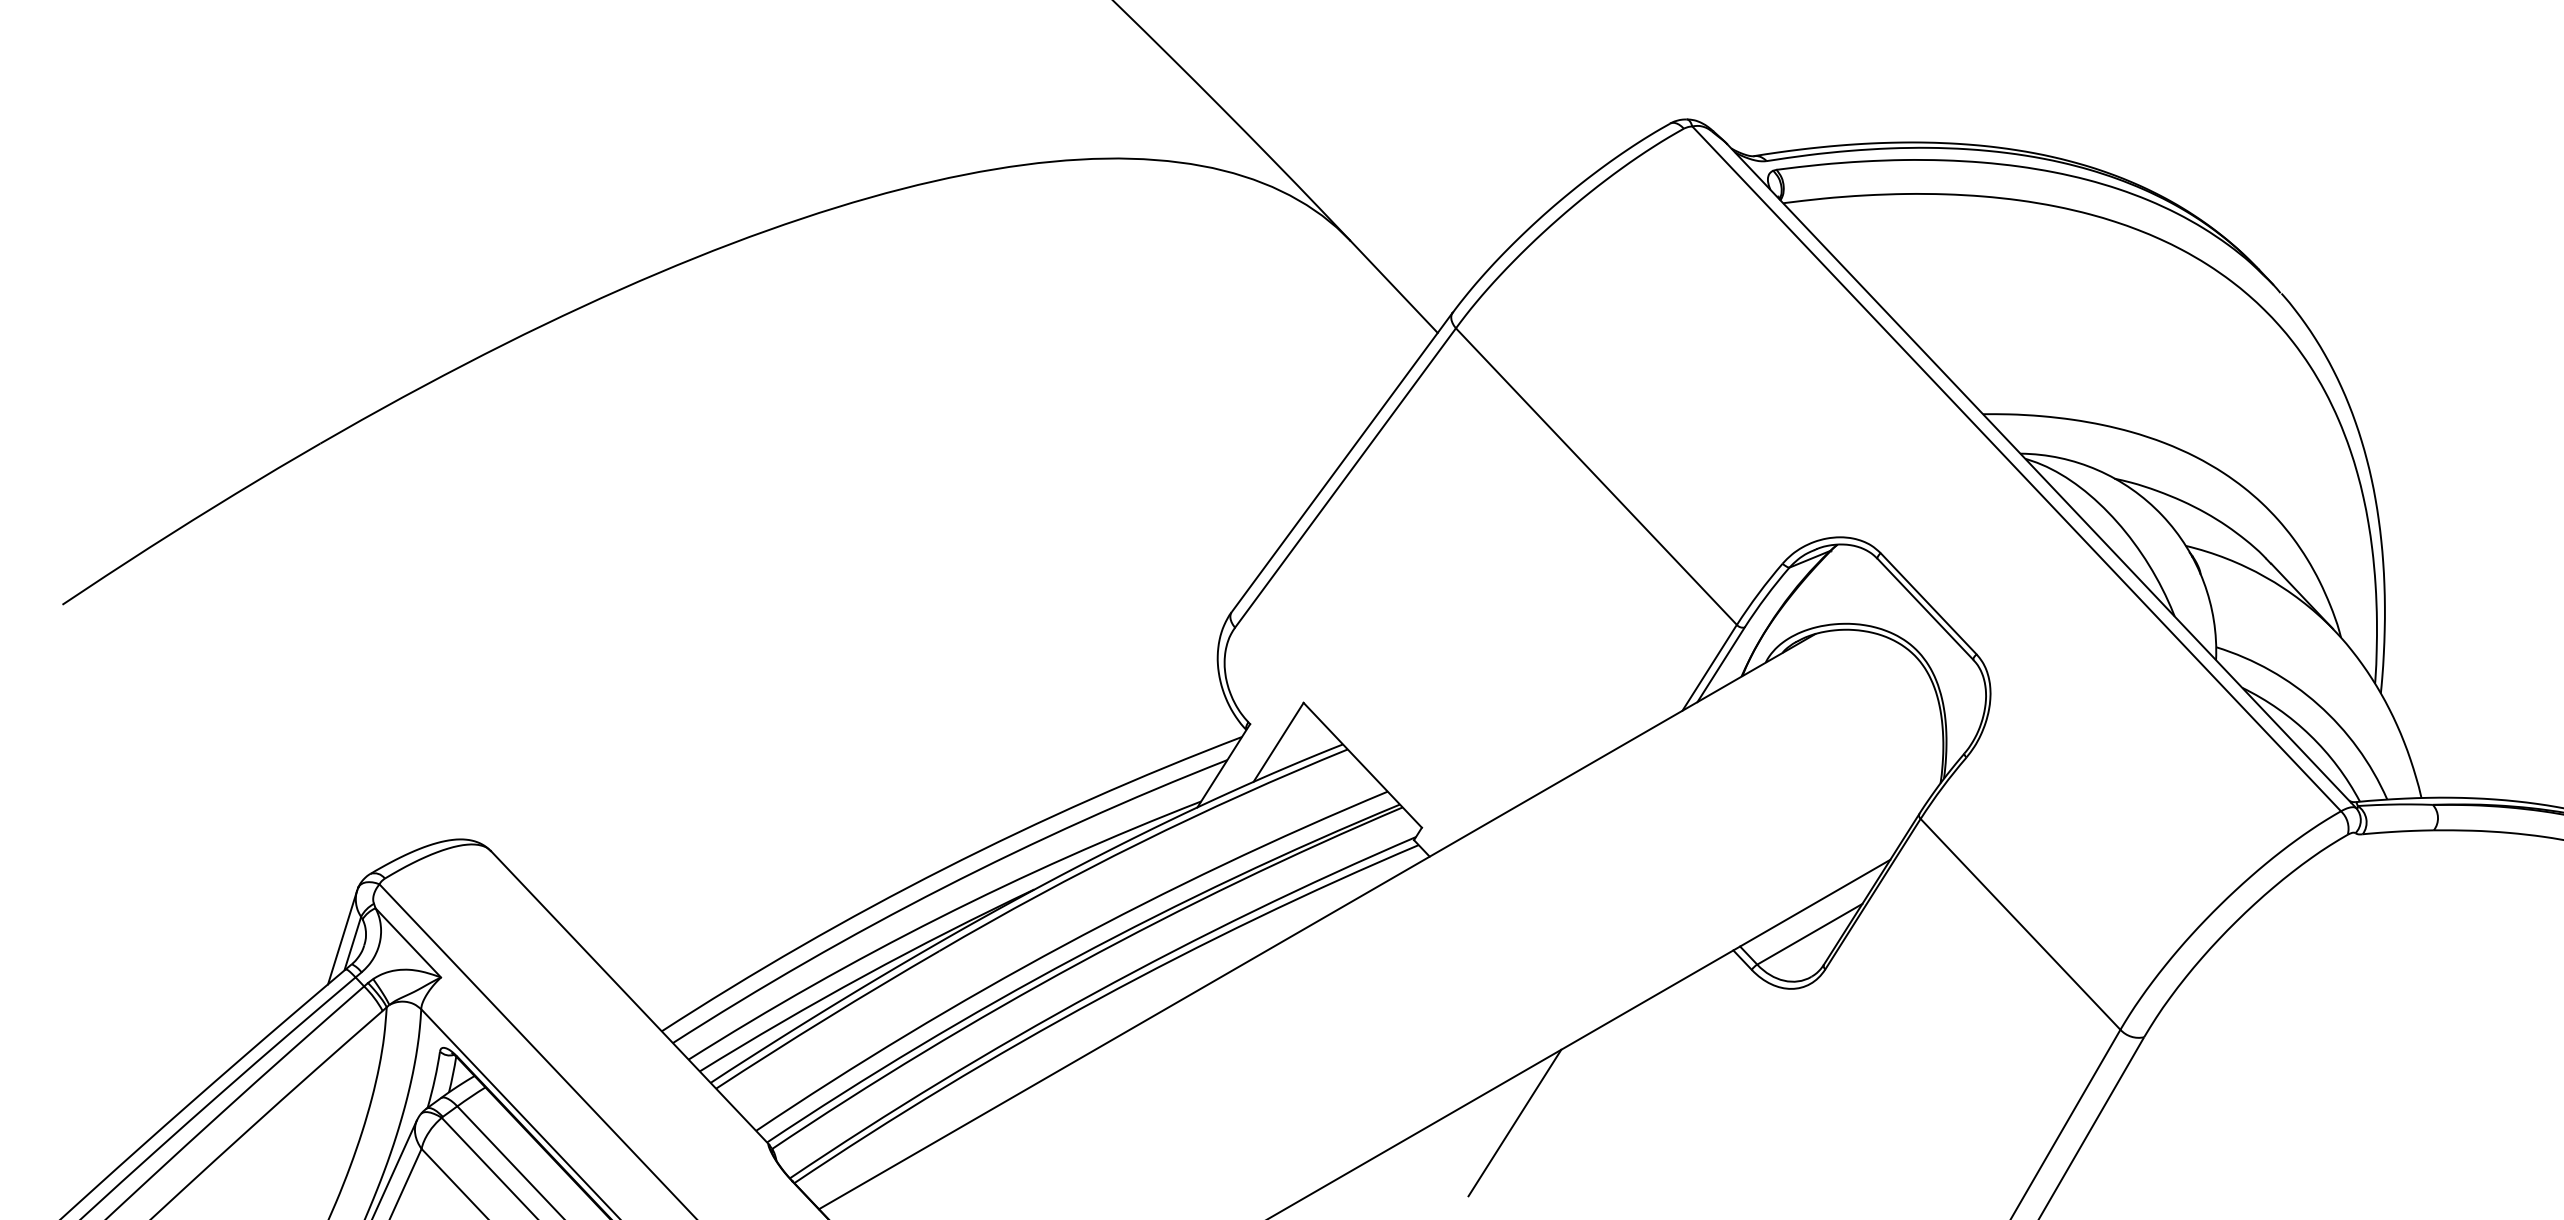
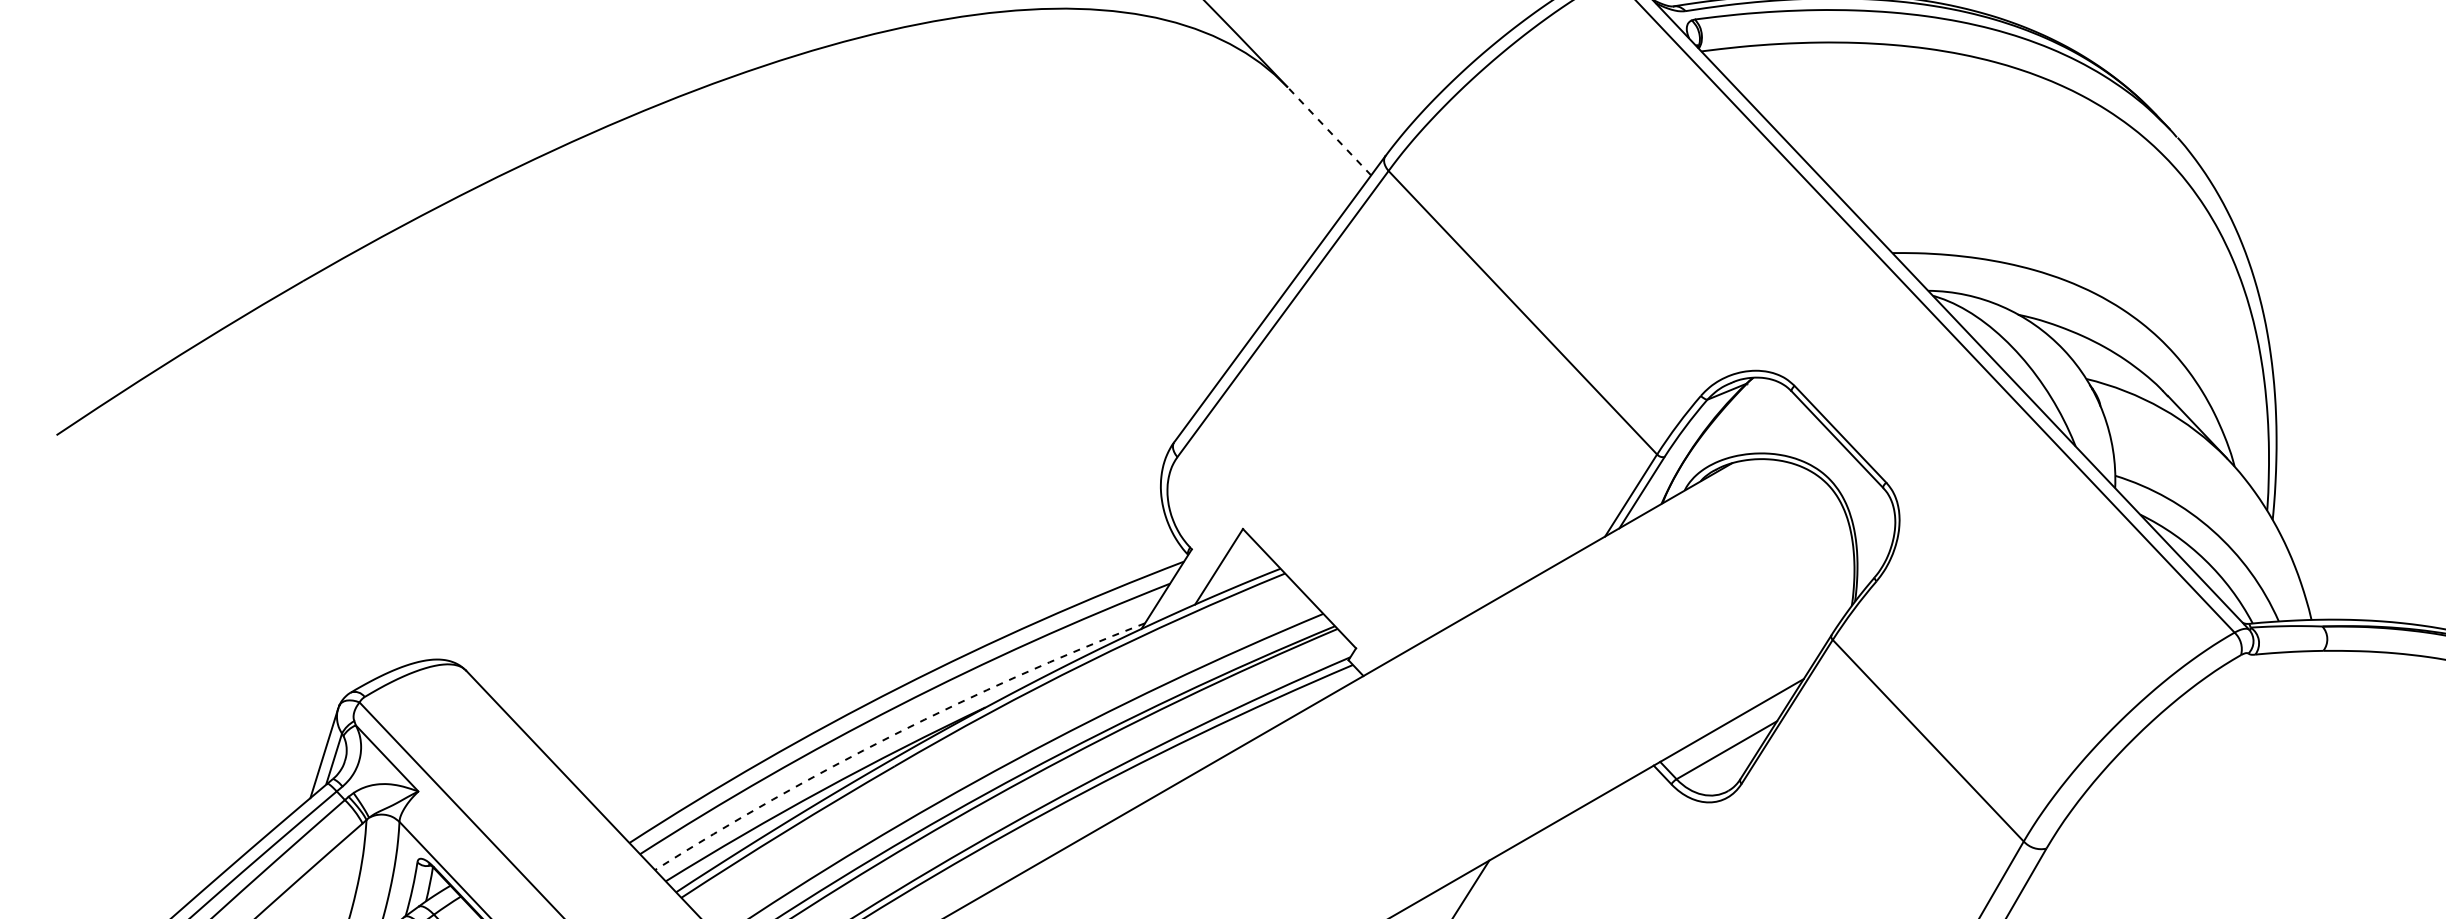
line: (1393, 286) -> (1328, 131), solid -> dashed
arc: (938, 918) -> (893, 735), solid -> dashed

